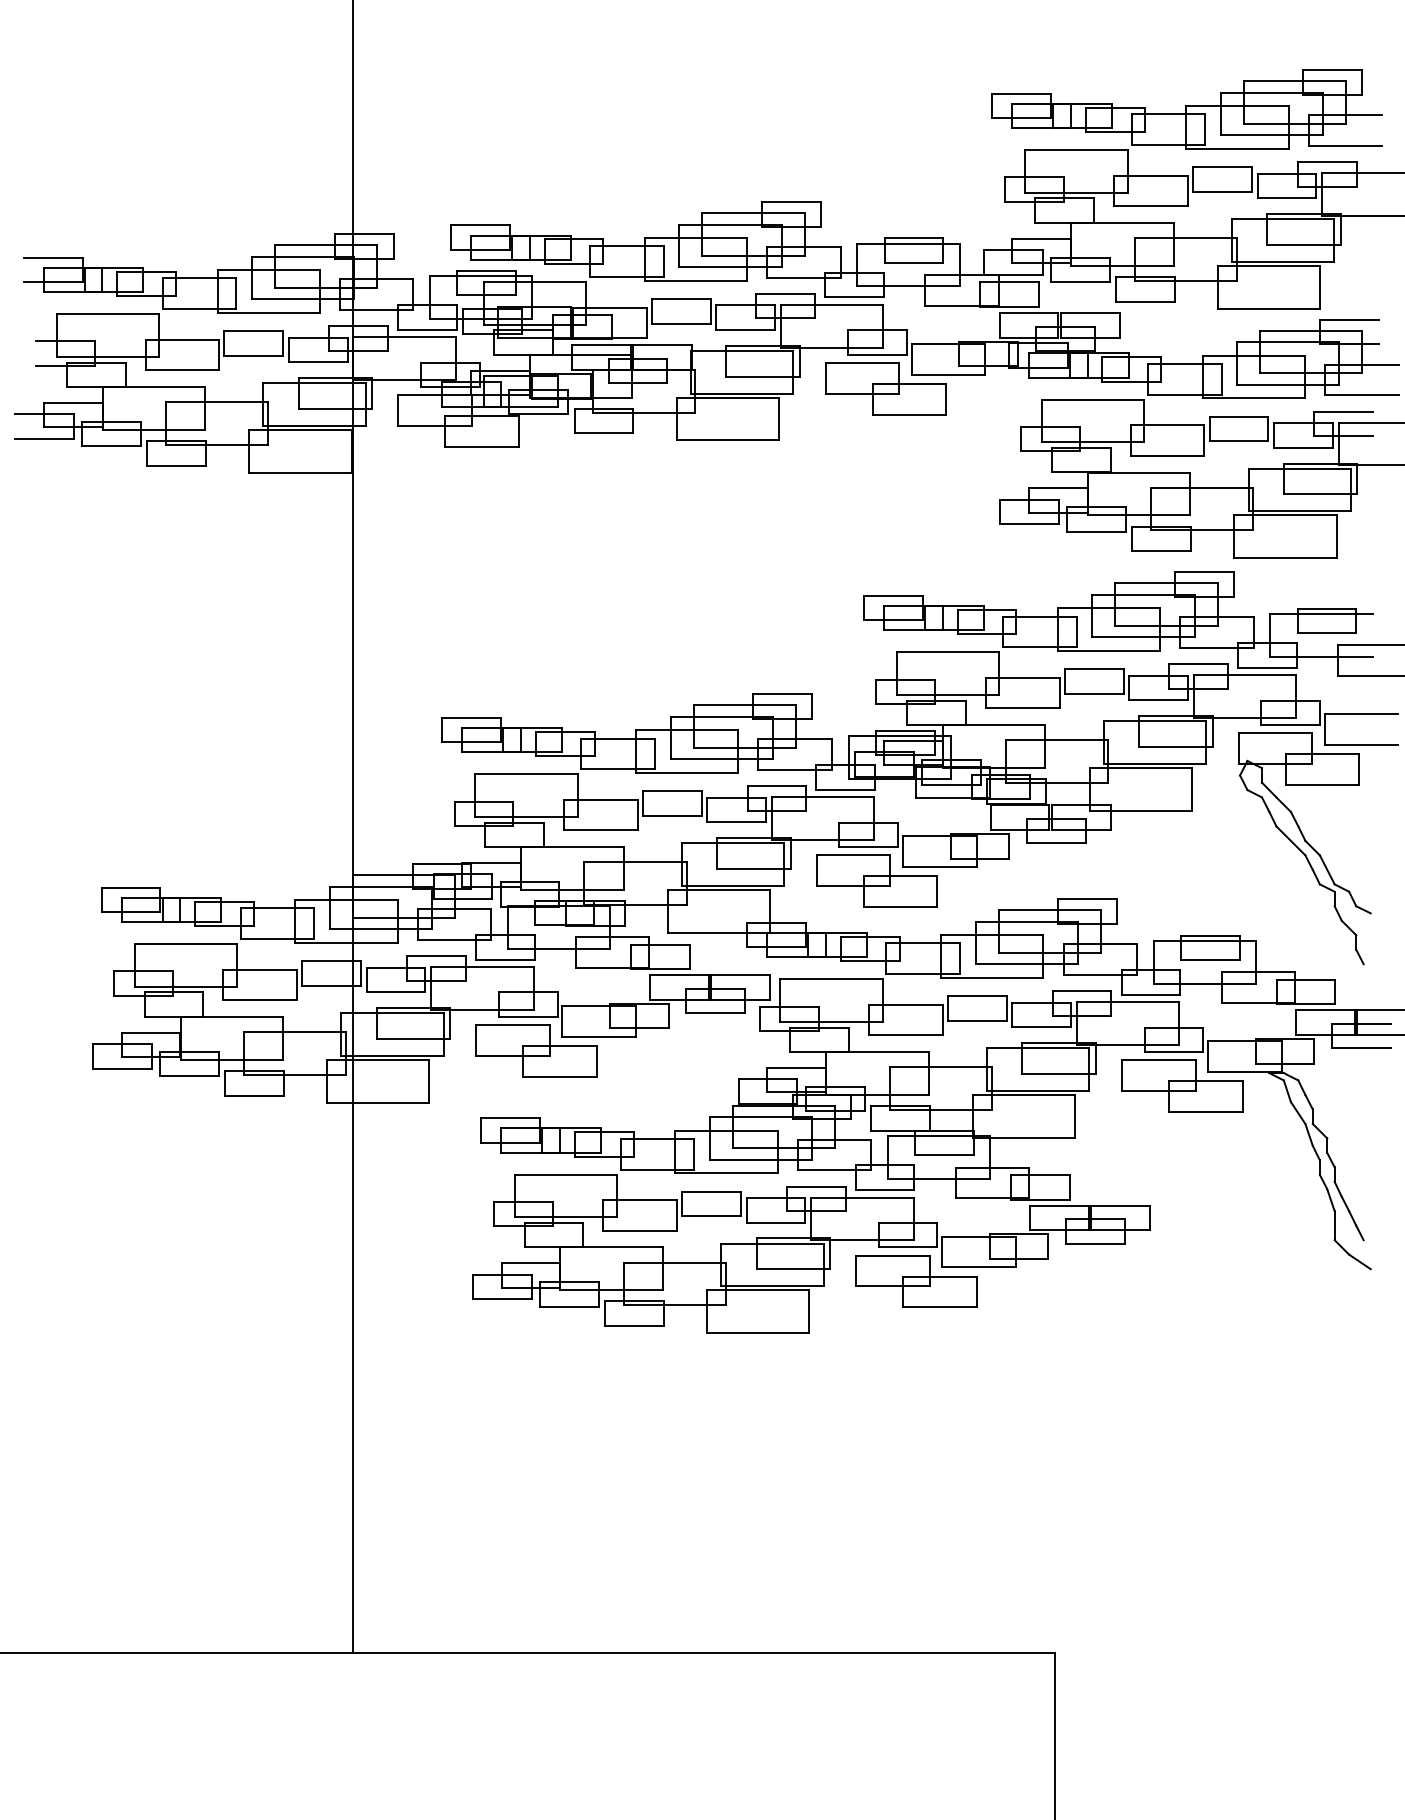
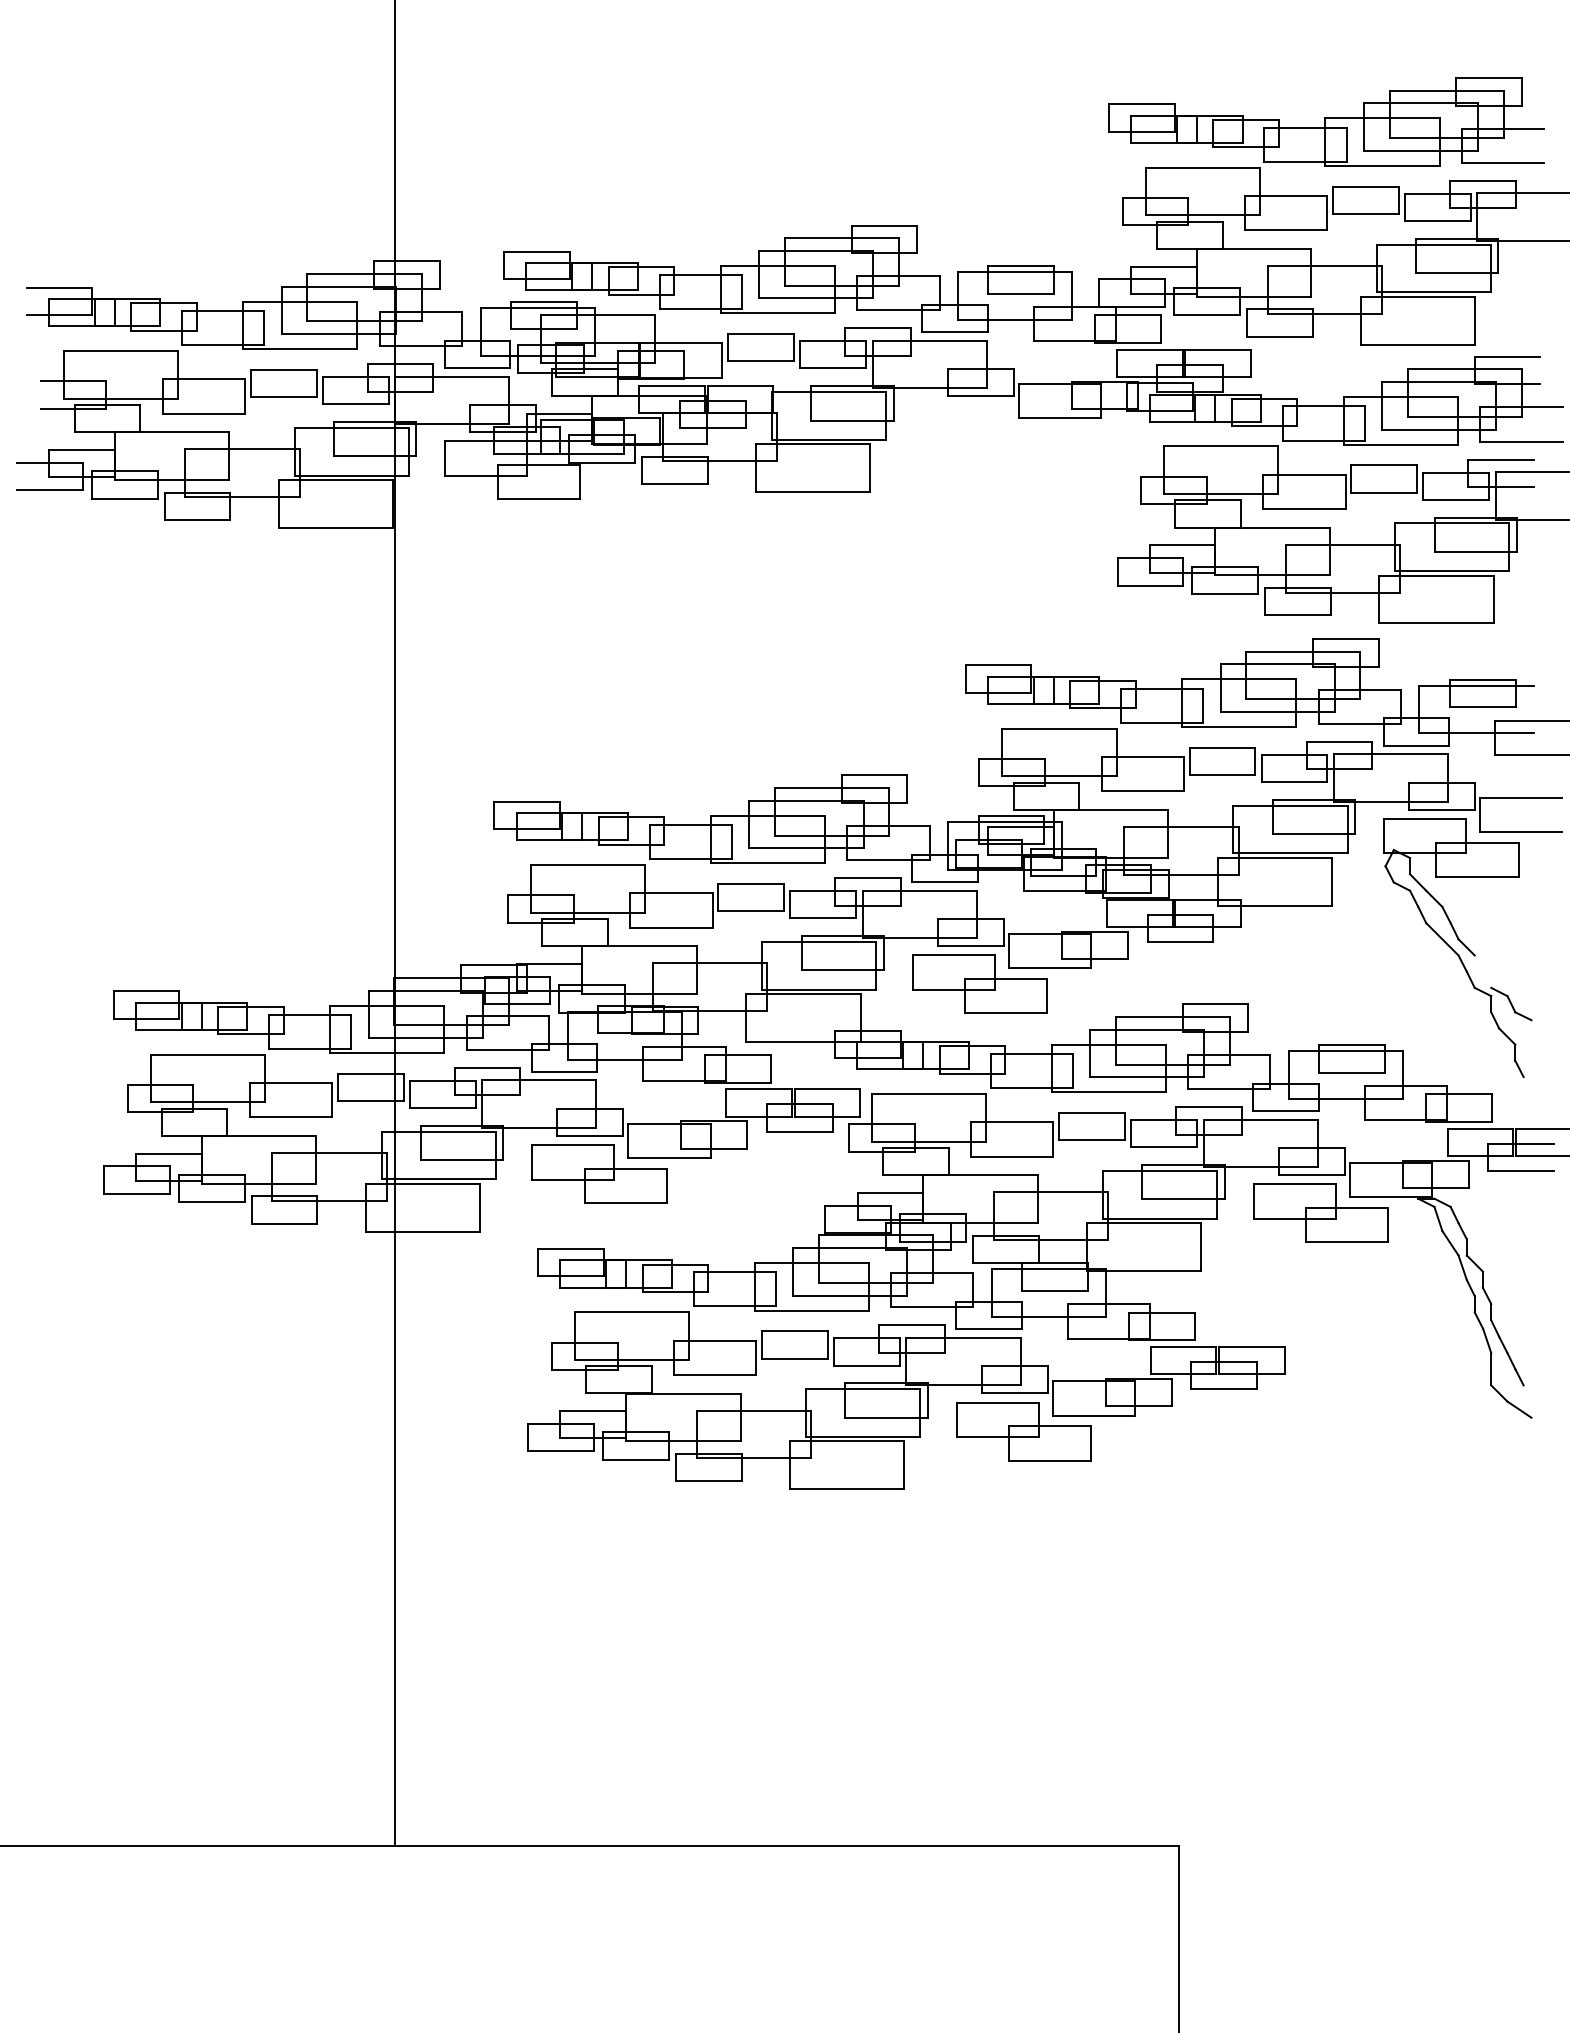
part: (885, 389) -> (989, 434), removed
line: (1326, 869) -> (1482, 971), removed

